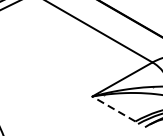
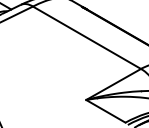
line: (113, 109) -> (105, 111), dashed -> solid

